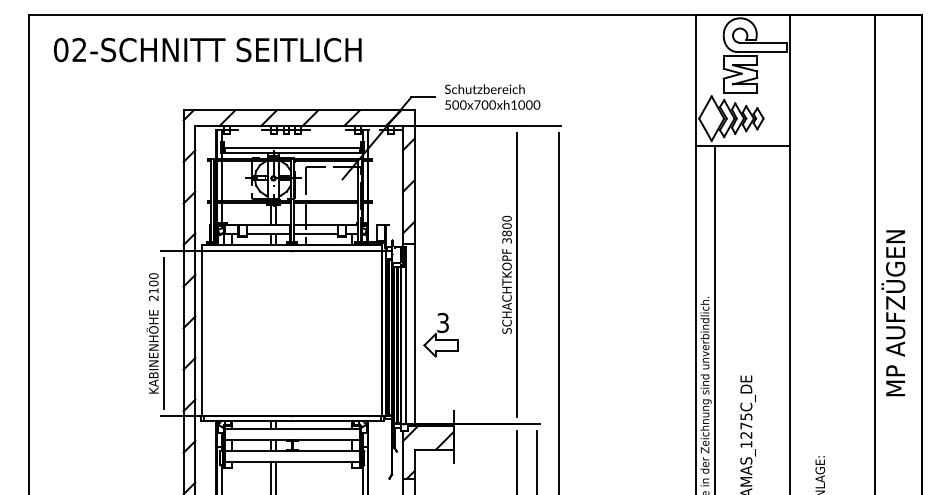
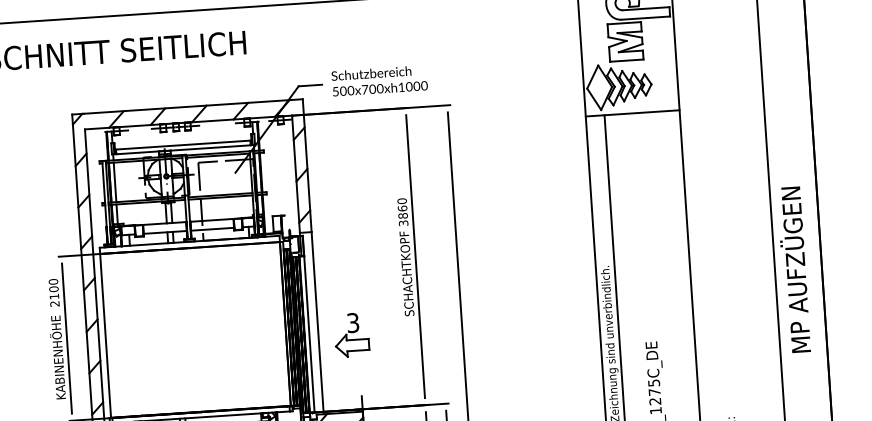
text: (506, 225) -> (402, 208), 3800 -> 3860
part: (440, 334) -> (351, 334), moved

